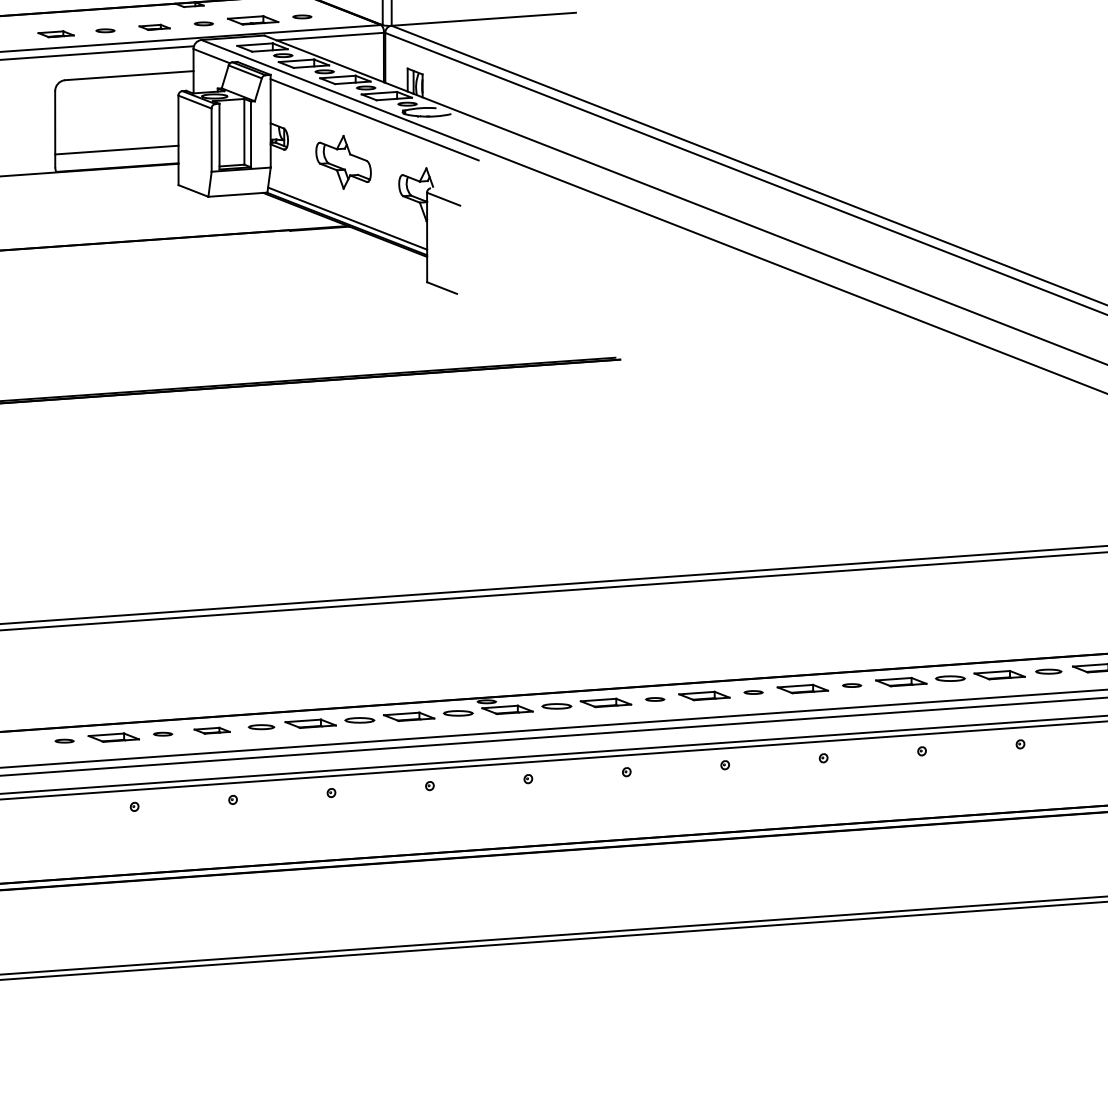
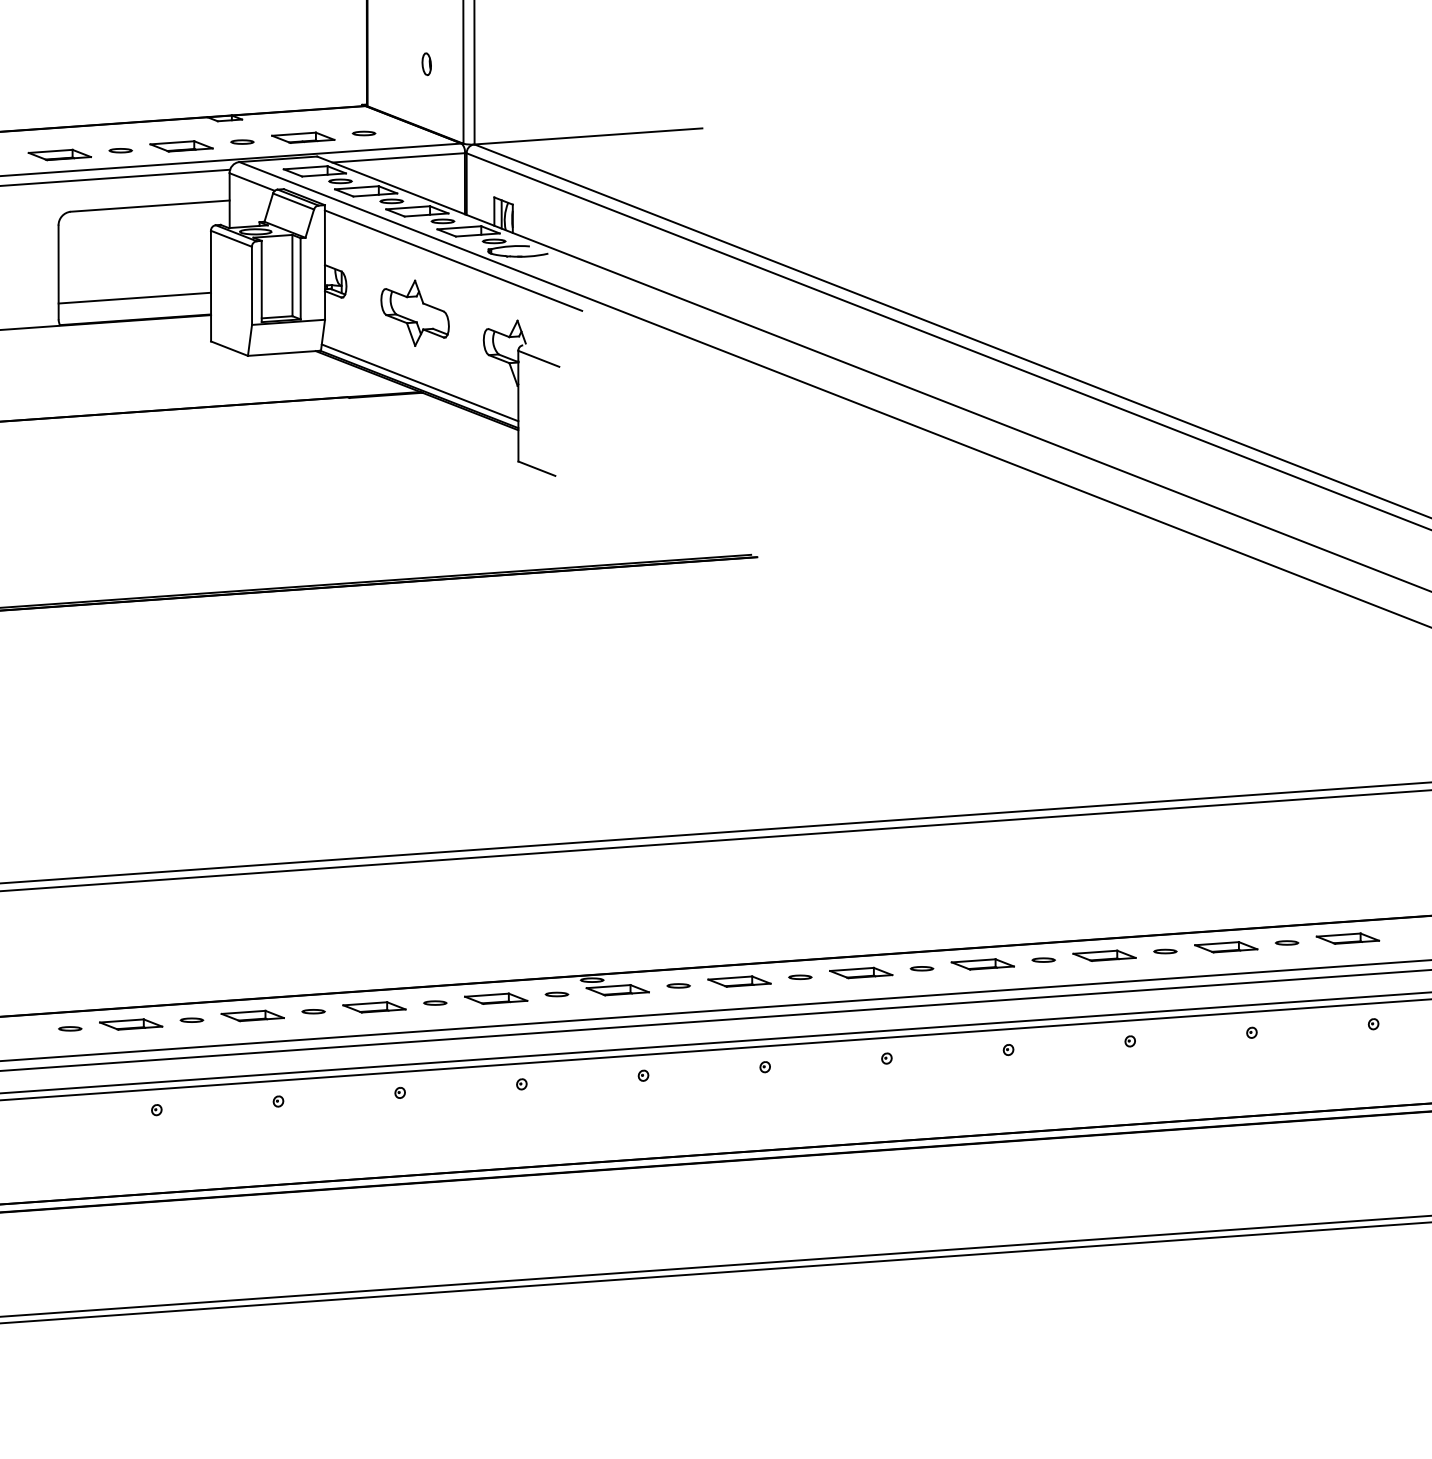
part: (154, 27) -> (181, 146), size x1.67
part: (55, 33) -> (59, 154), size x1.43
part: (1049, 671) -> (1287, 942), size x0.71
part: (950, 678) -> (1165, 951), size x0.62
part: (556, 706) -> (678, 985), size x0.62
part: (457, 713) -> (556, 994), size x0.62
part: (360, 719) -> (435, 1002), size x0.62
part: (261, 727) -> (313, 1011), size x0.71
part: (212, 730) -> (252, 1015), size x1.43

